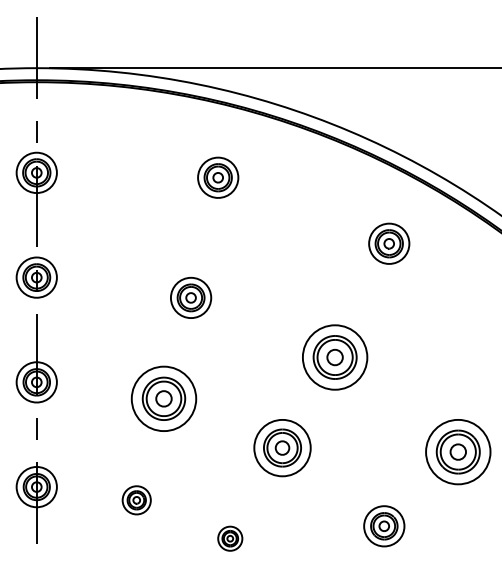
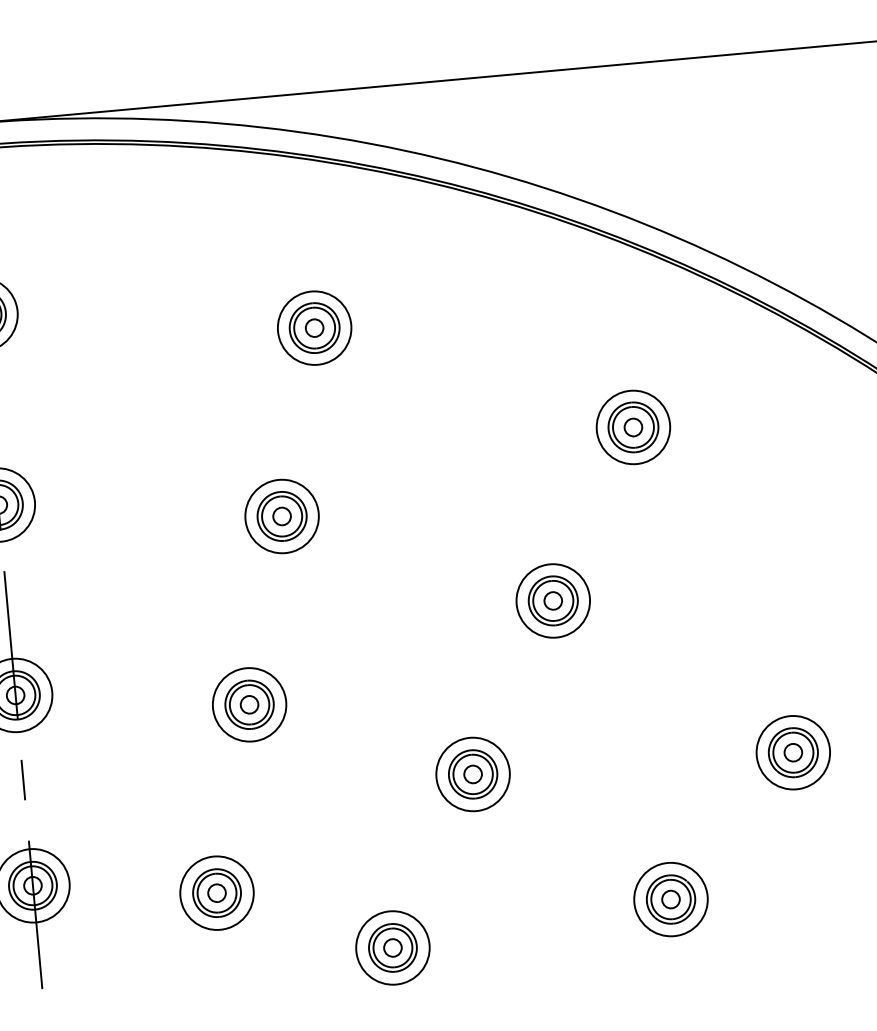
part: (218, 177) -> (315, 327), moved
part: (389, 243) -> (633, 426), moved
part: (334, 357) -> (552, 601), size x0.62
part: (163, 399) -> (248, 705), size x0.62
part: (282, 448) -> (473, 774), size x0.71
part: (458, 452) -> (793, 753), size x0.62
part: (136, 500) -> (216, 893), size x1.43
part: (230, 538) -> (393, 947), size x1.67

